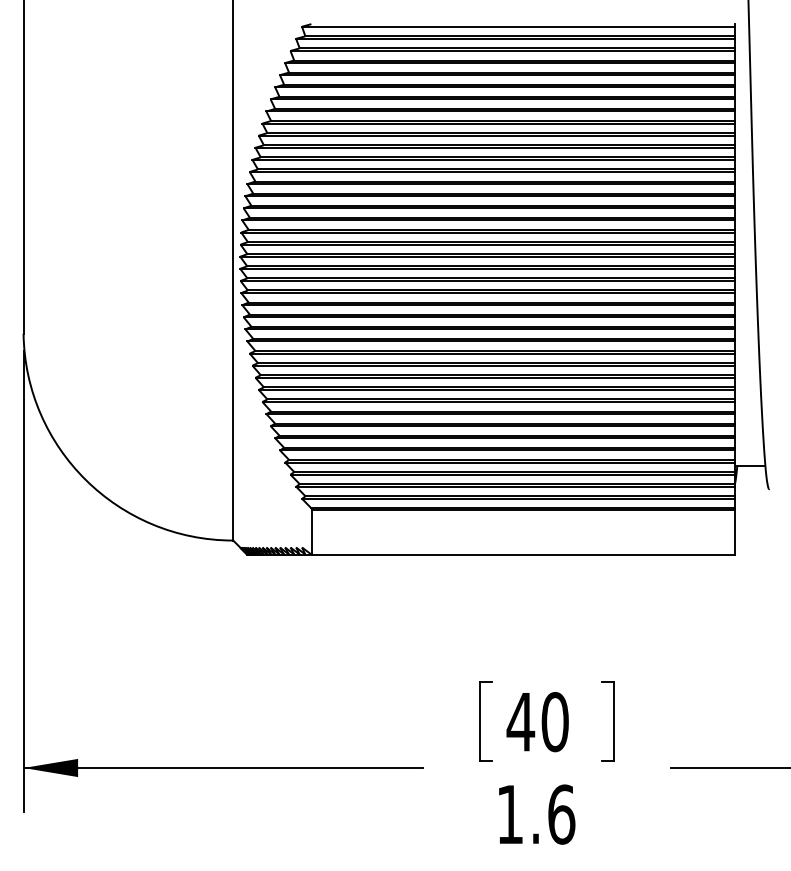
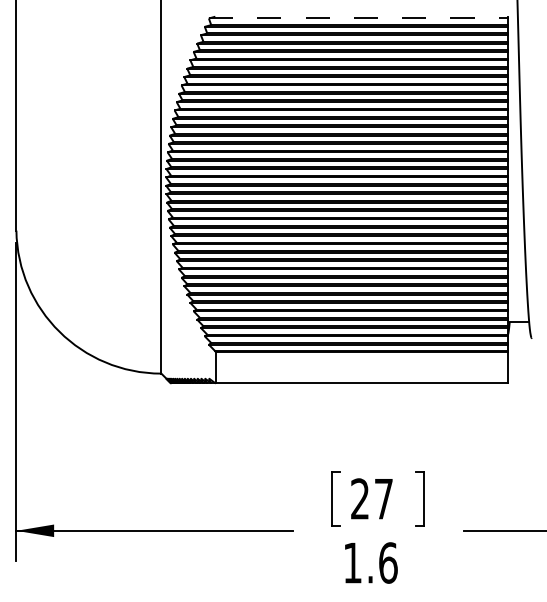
line: (518, 26) -> (358, 18), solid -> dashed
text: (537, 721) -> (371, 498), 40 -> 27

